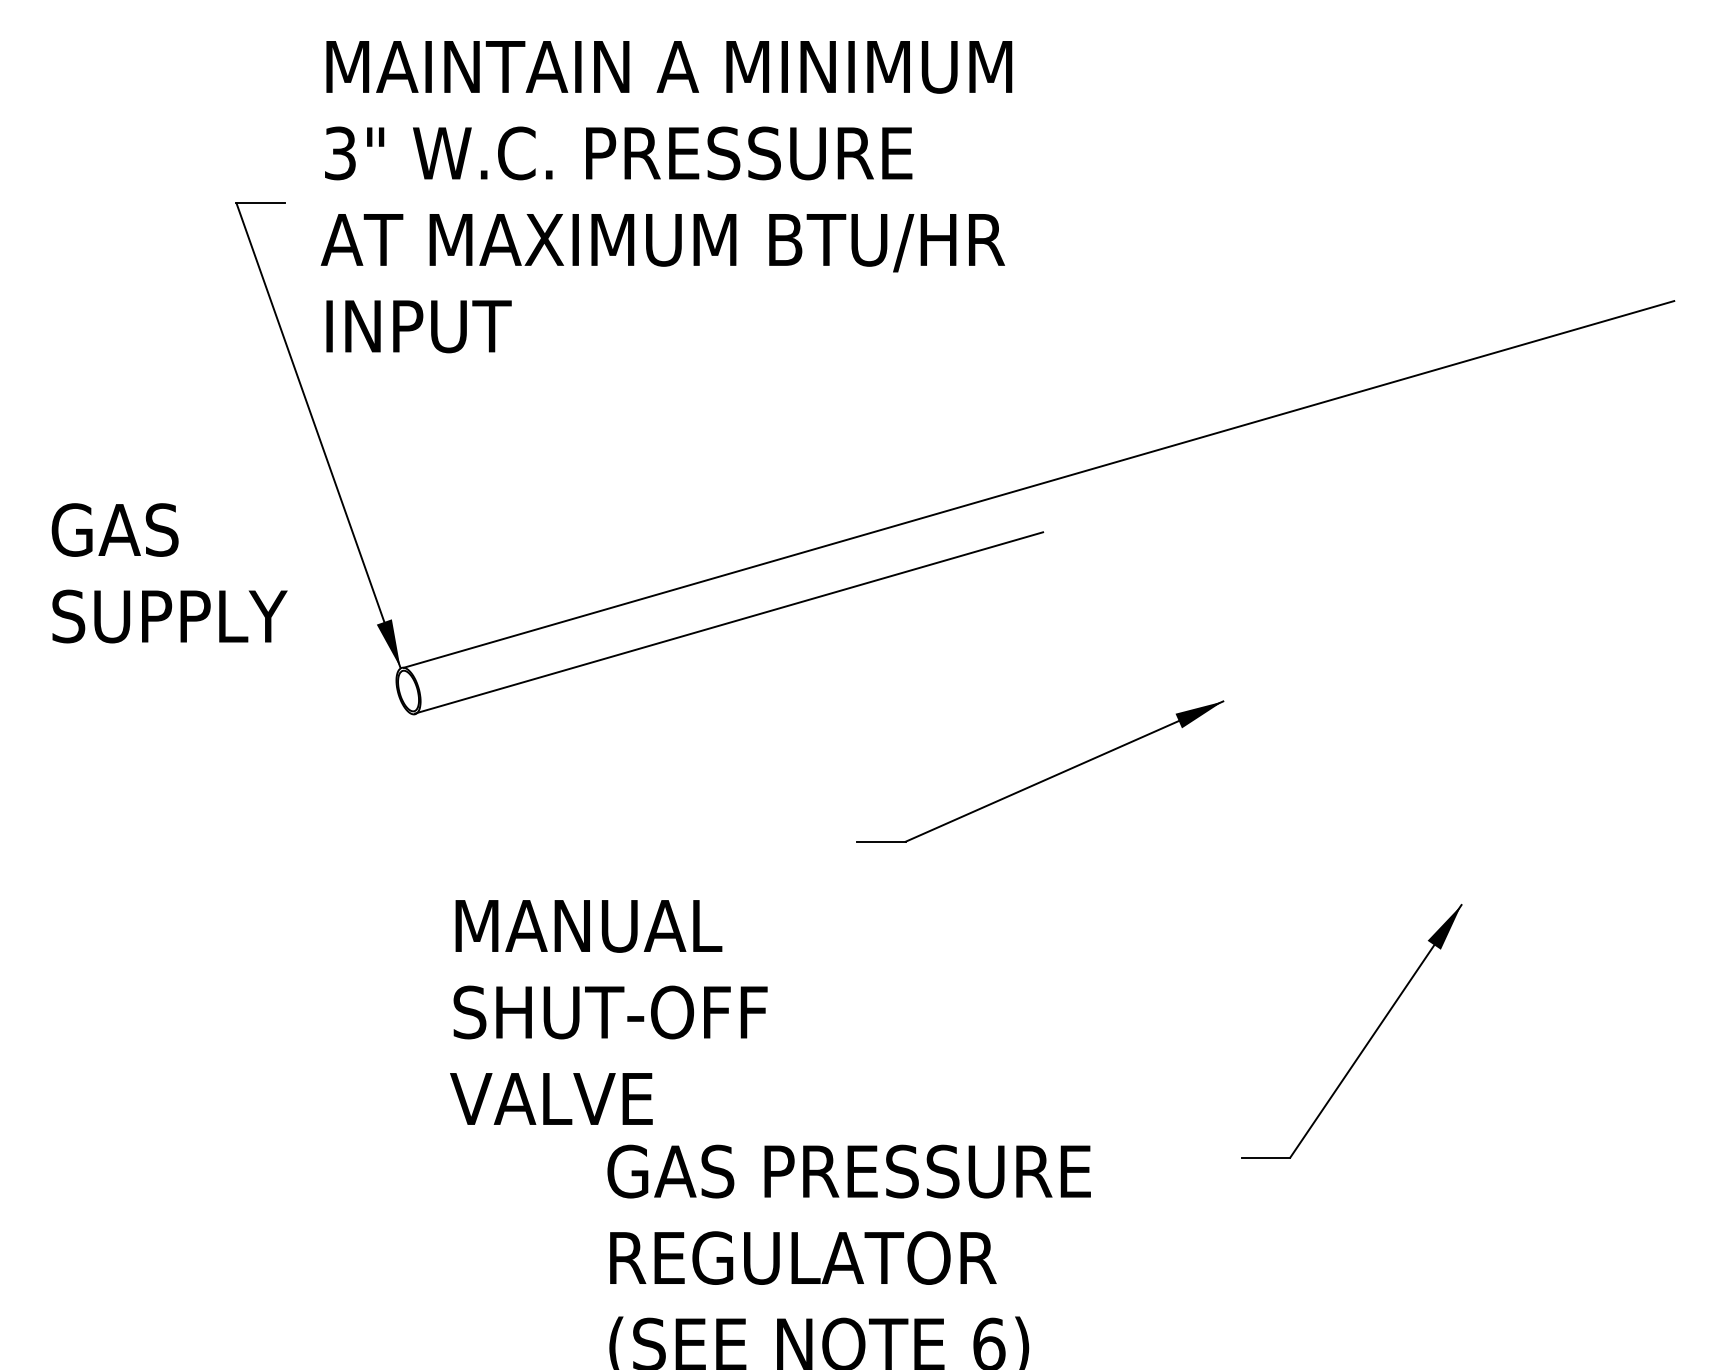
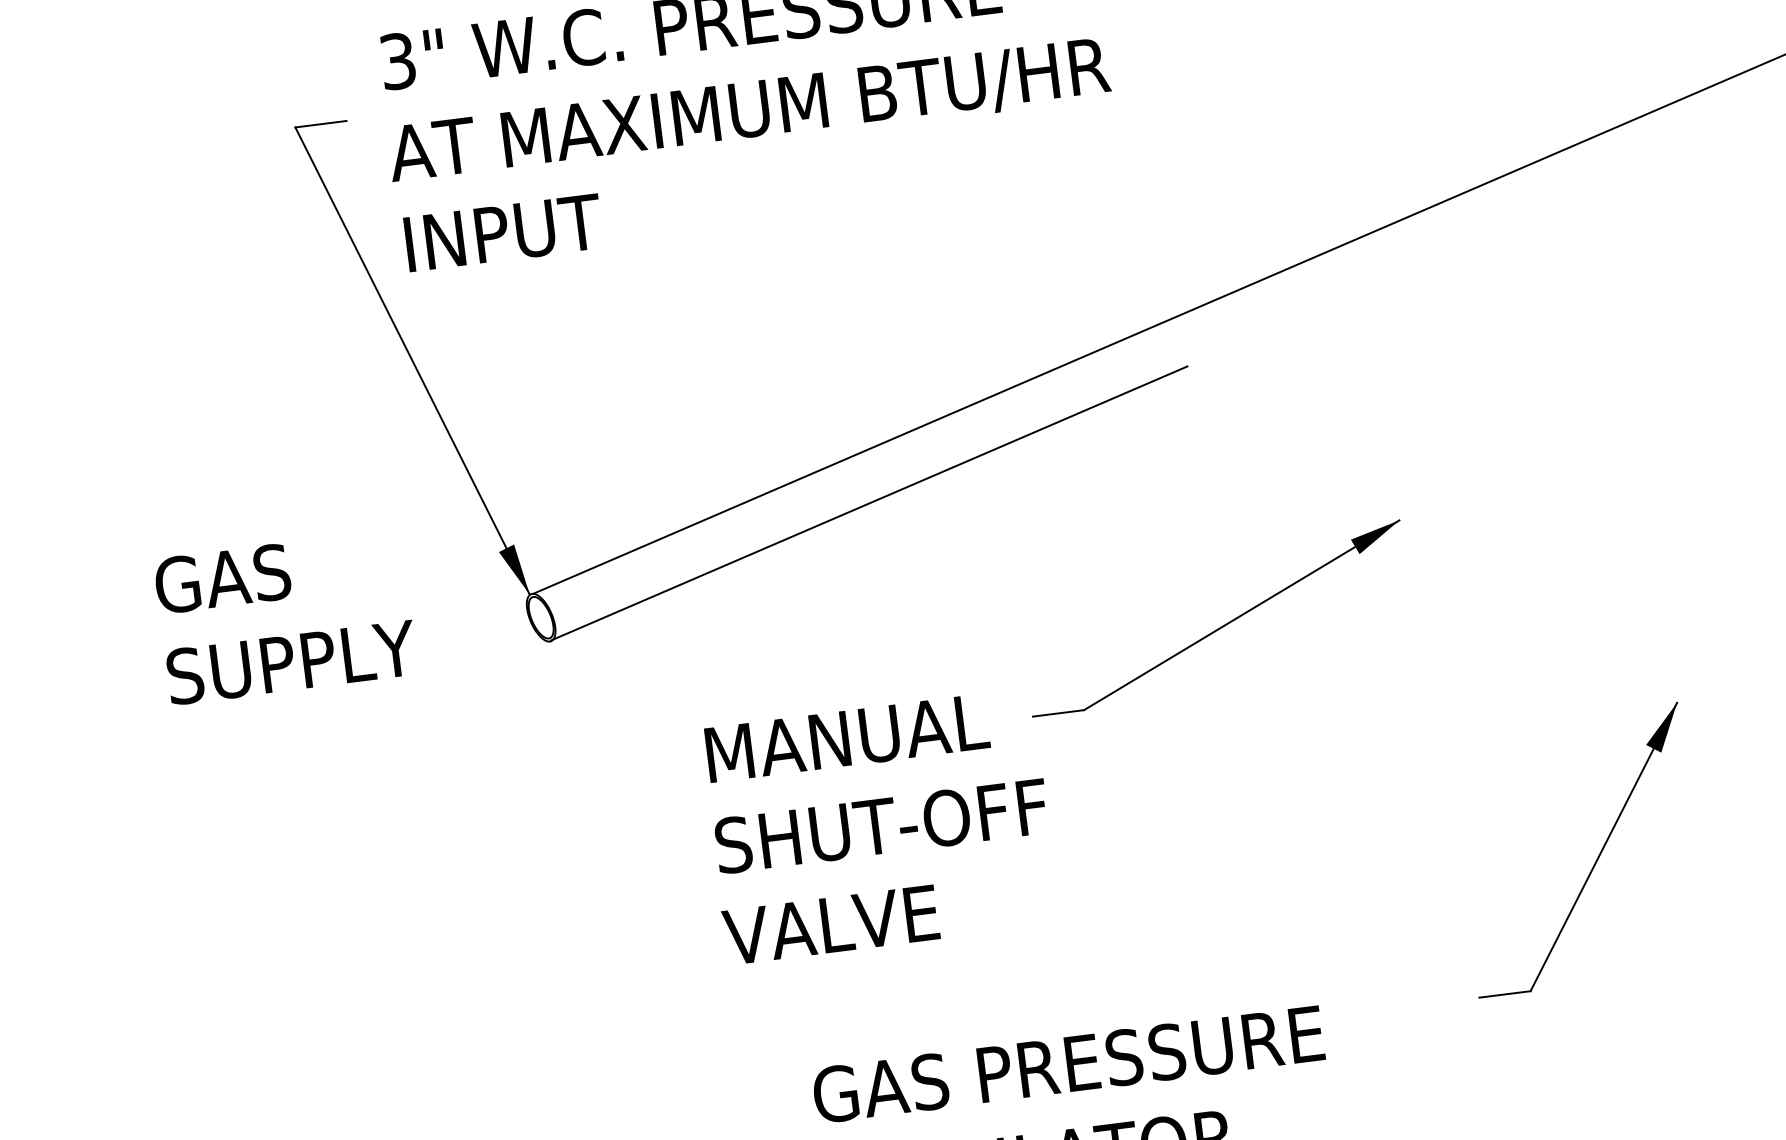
text: (169, 573) -> (285, 617), moved
text: (608, 1012) -> (879, 826), moved

